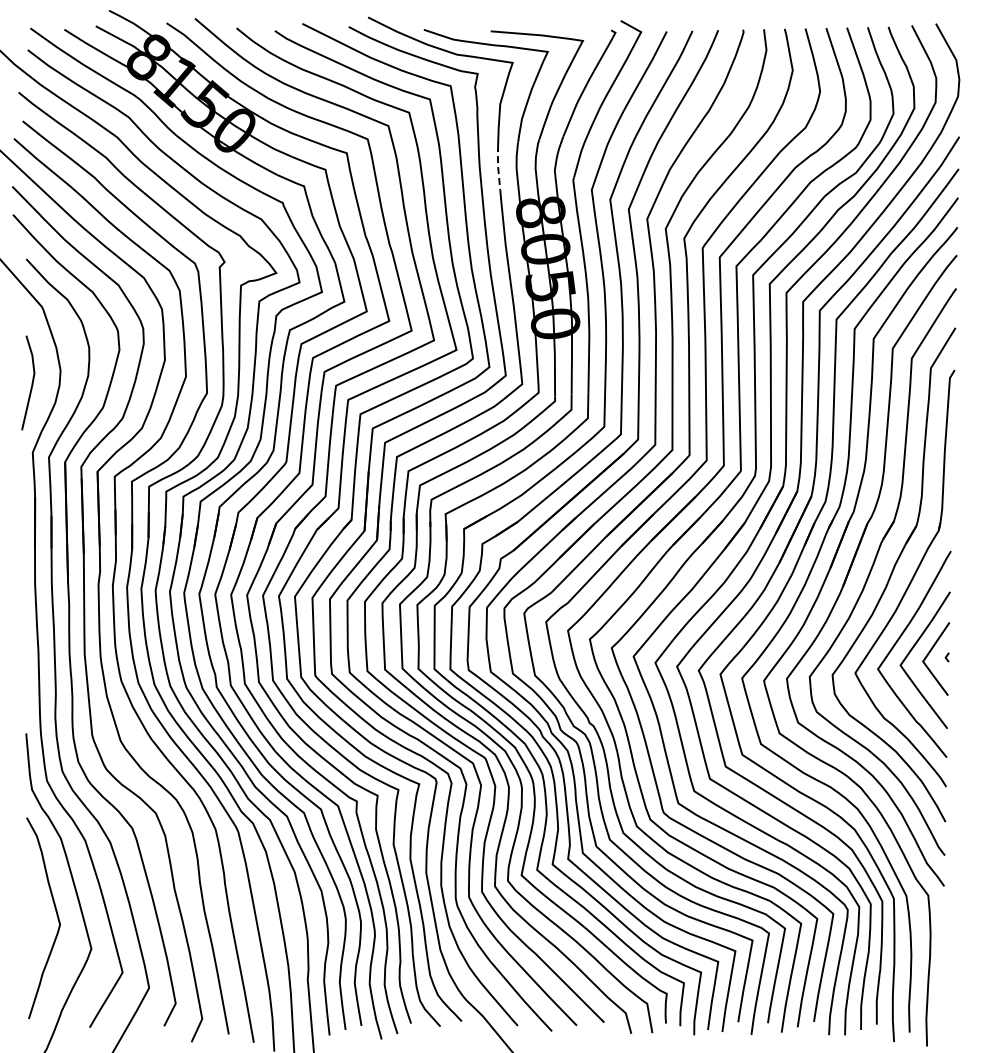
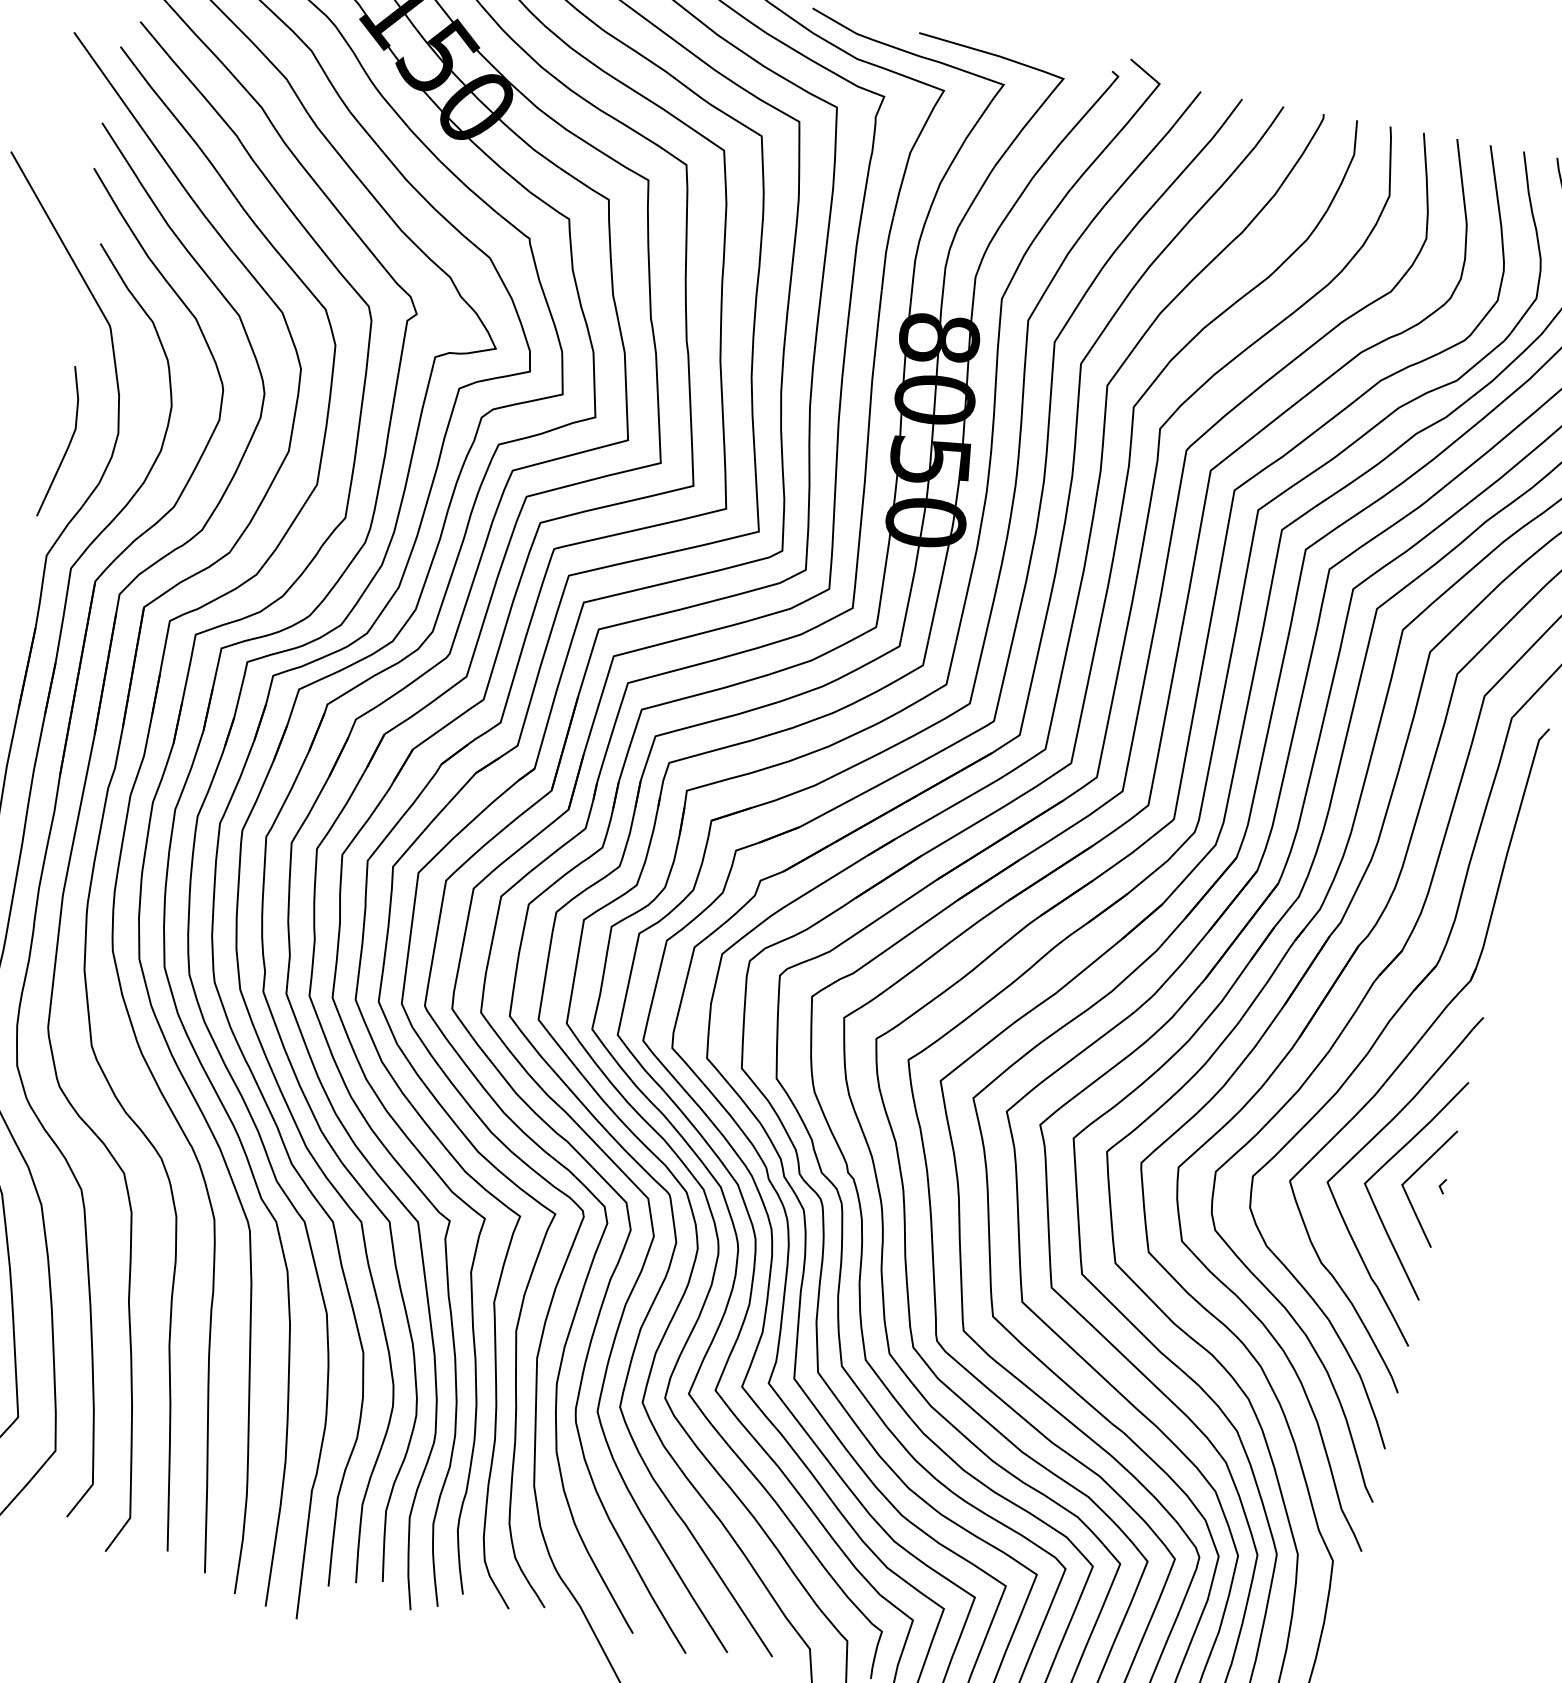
line: (498, 167) -> (886, 253), dashed -> solid

